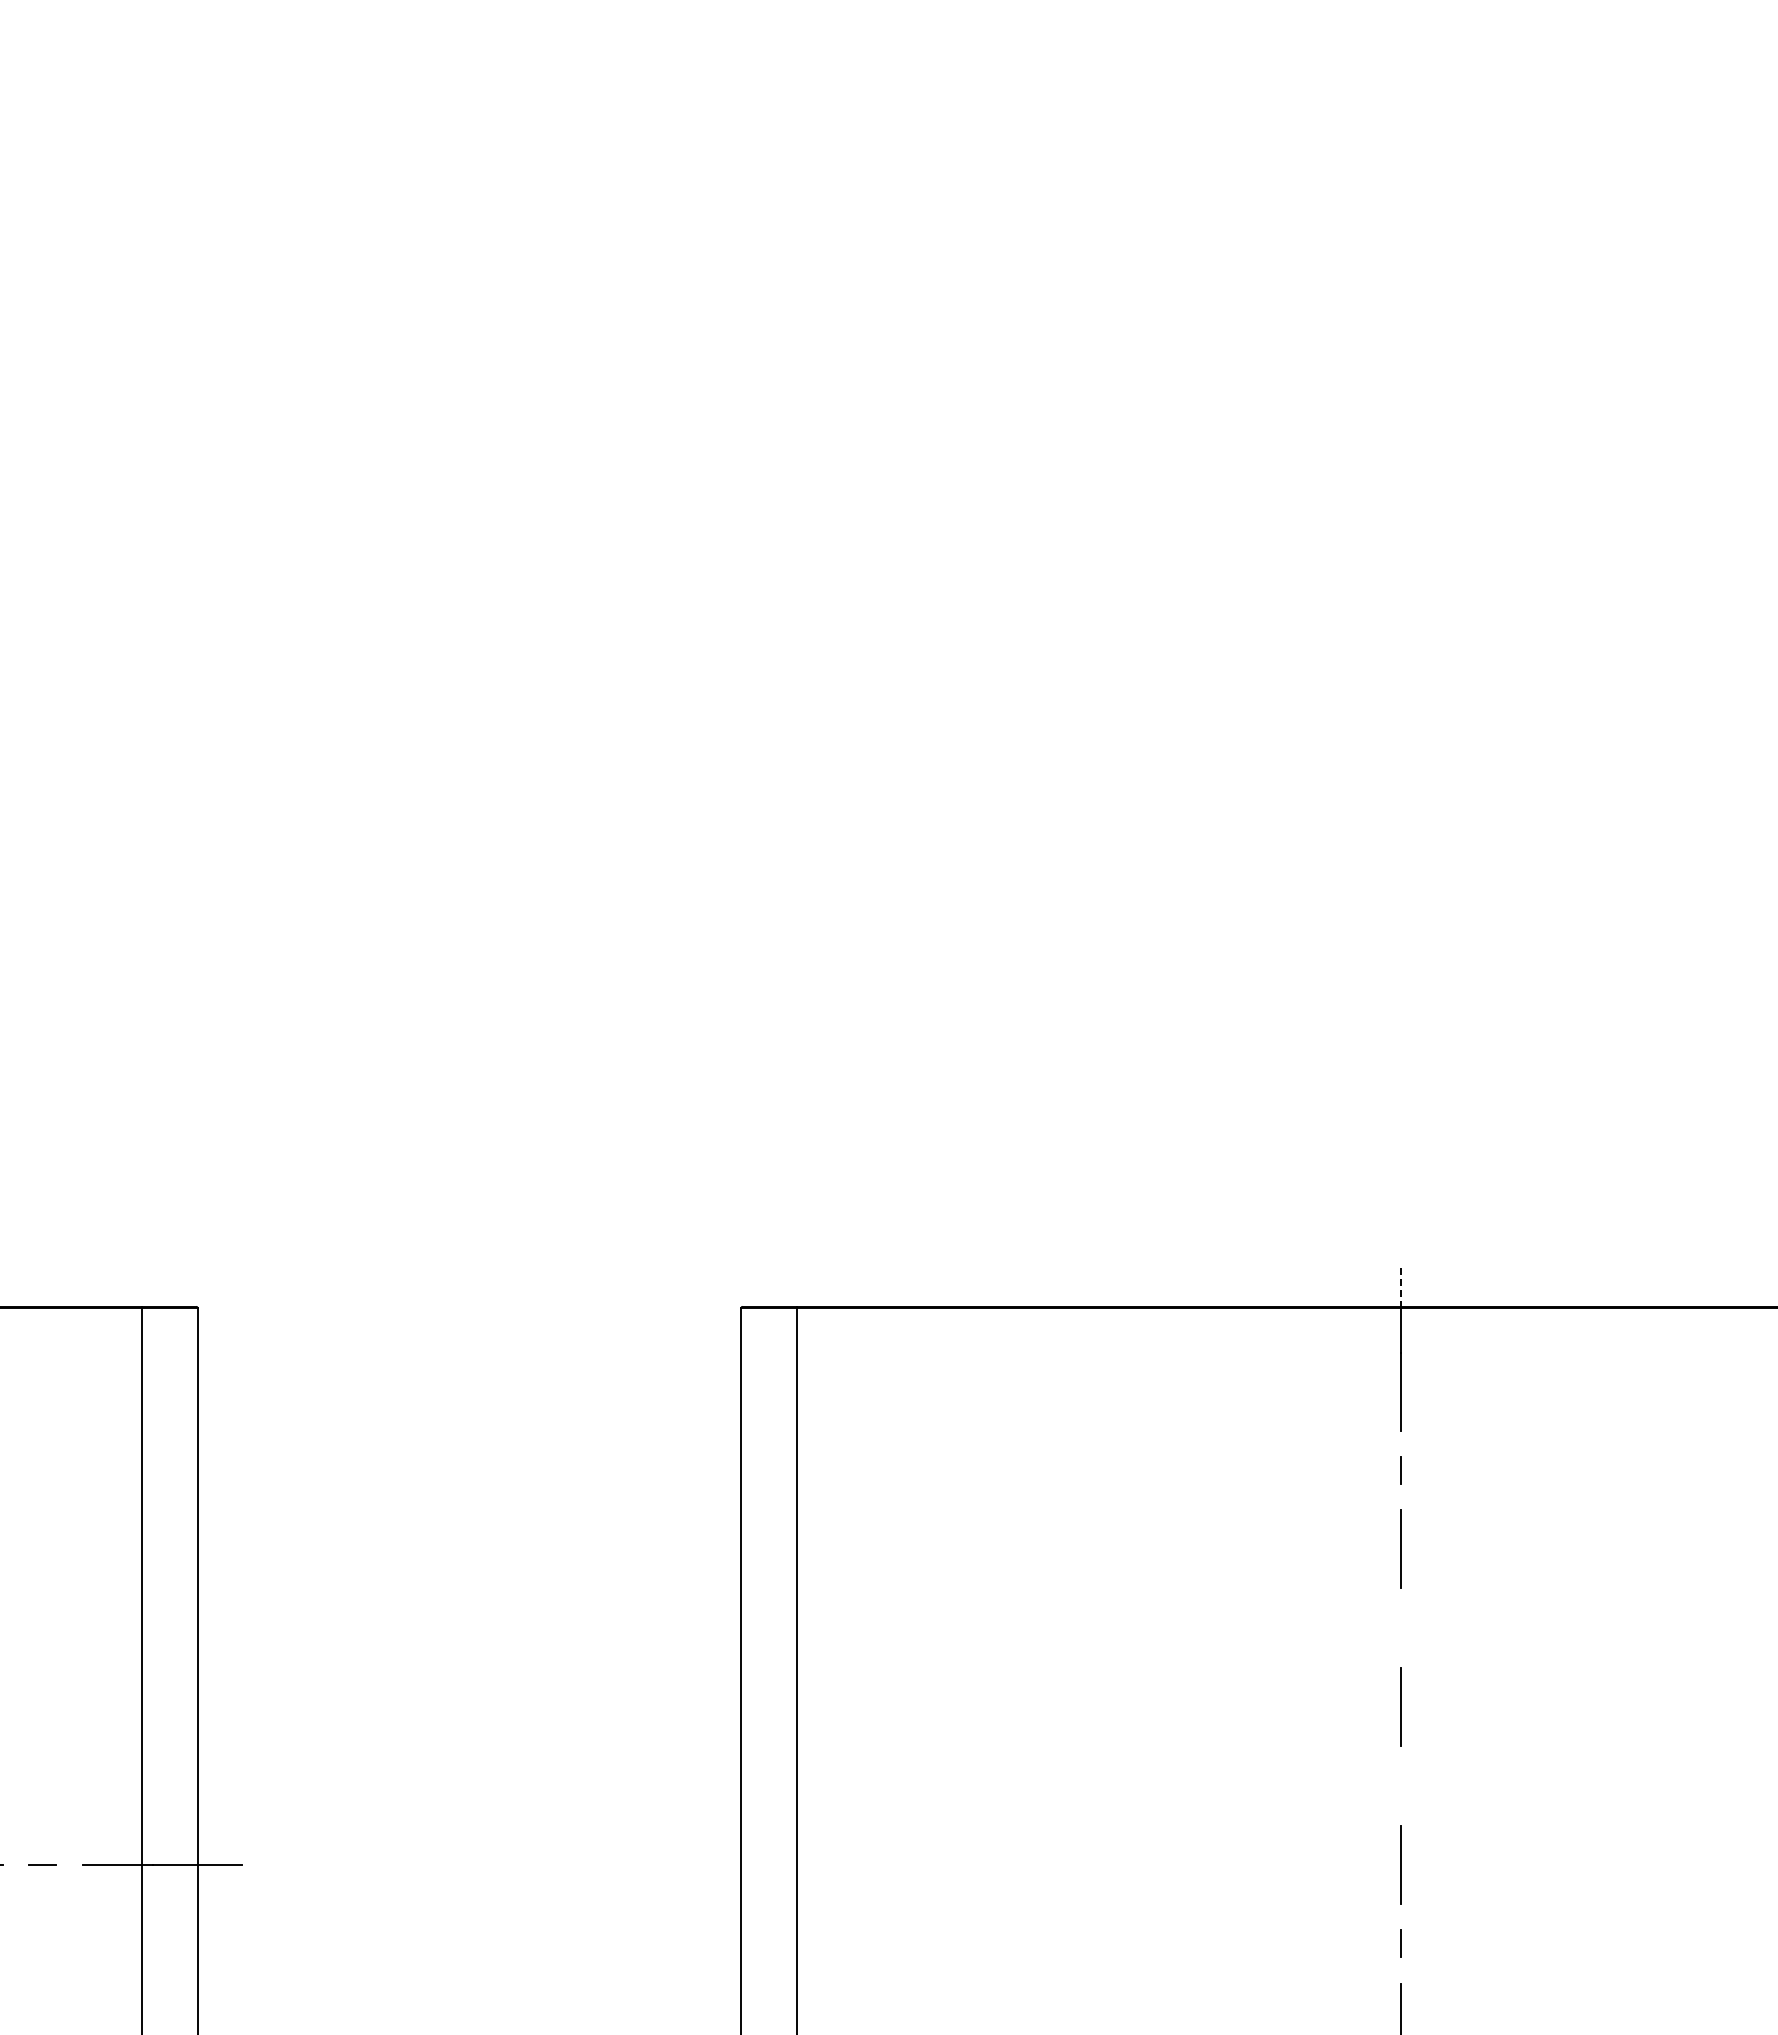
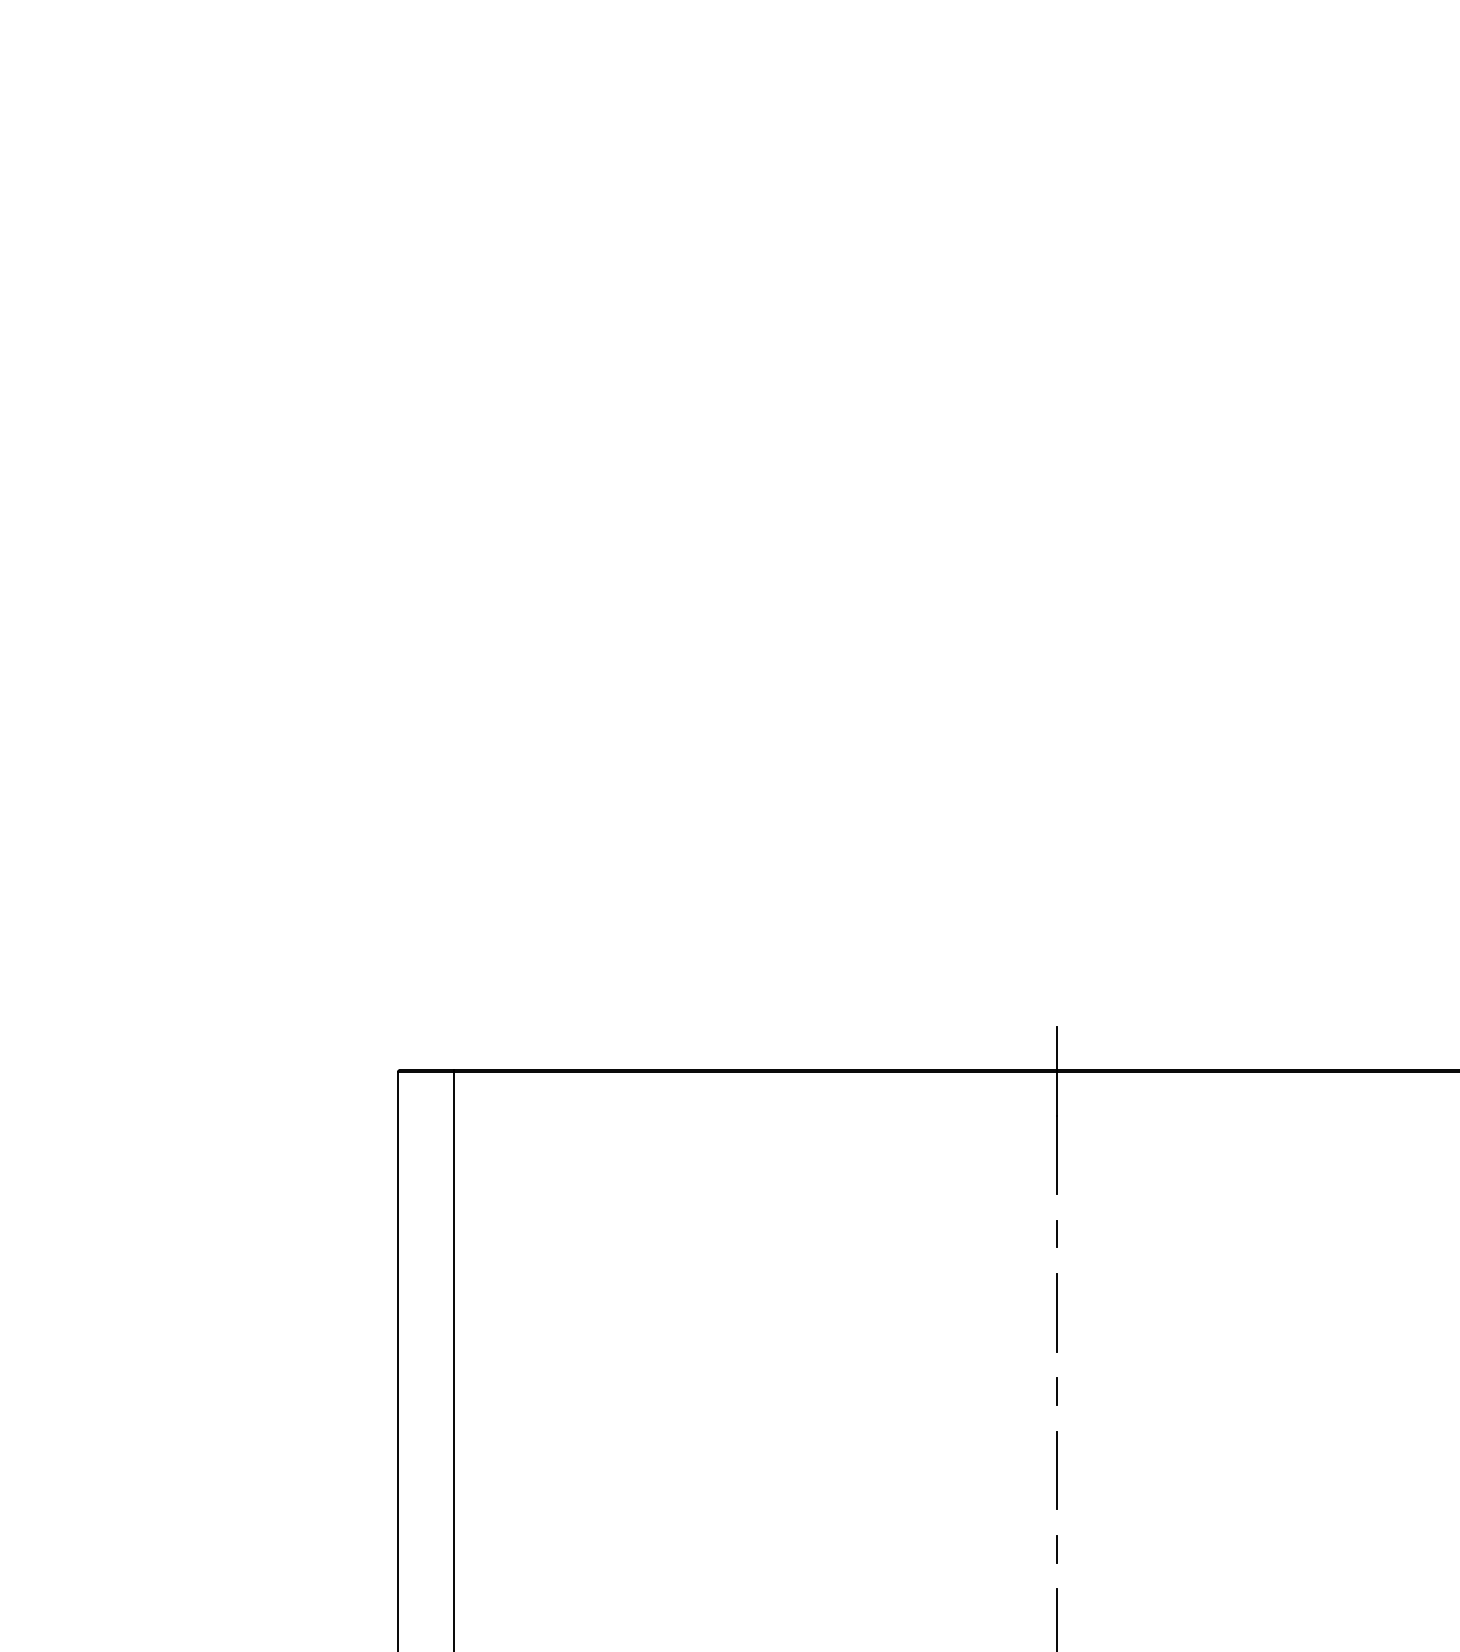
line: (1400, 1285) -> (1057, 1048), dashed -> solid
line: (1400, 1627) -> (1057, 1390), added
line: (1400, 1785) -> (1057, 1548), added

